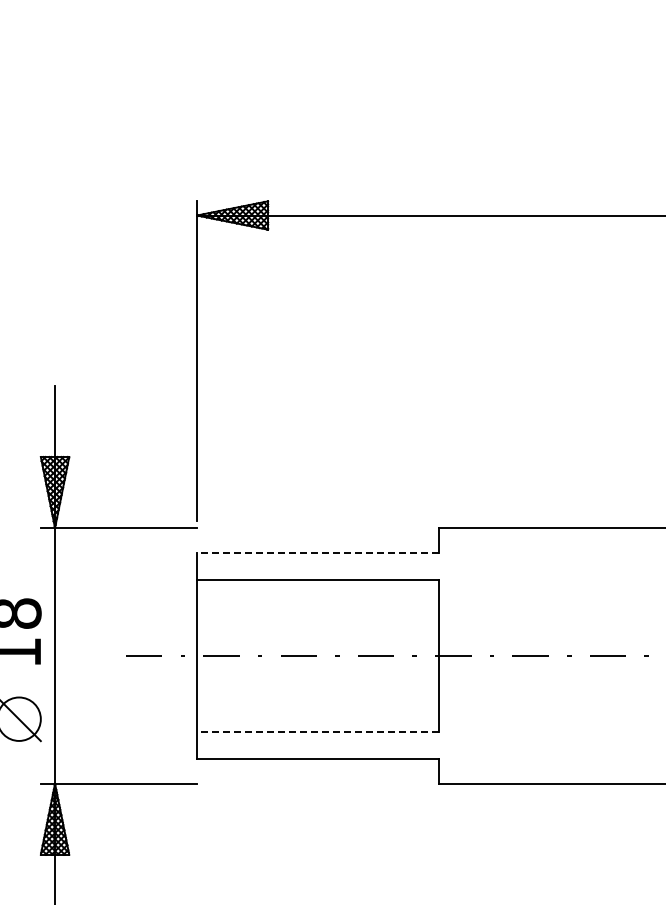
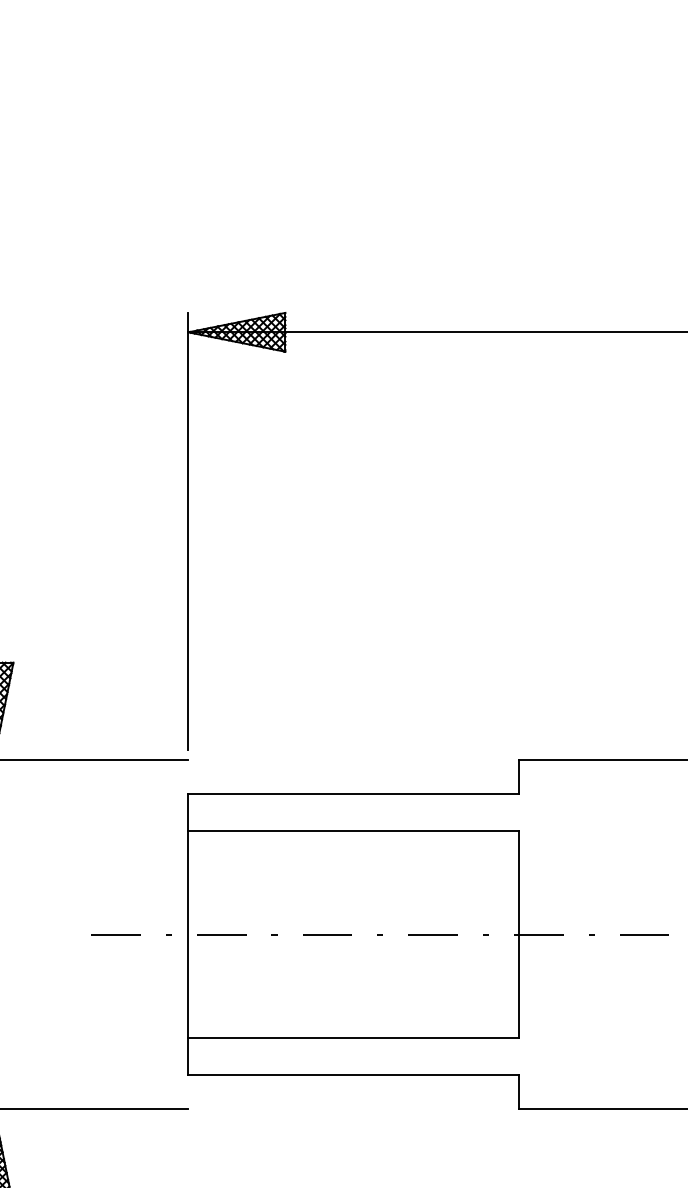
line: (317, 552) -> (352, 793), dashed -> solid
line: (317, 731) -> (352, 1038), dashed -> solid

